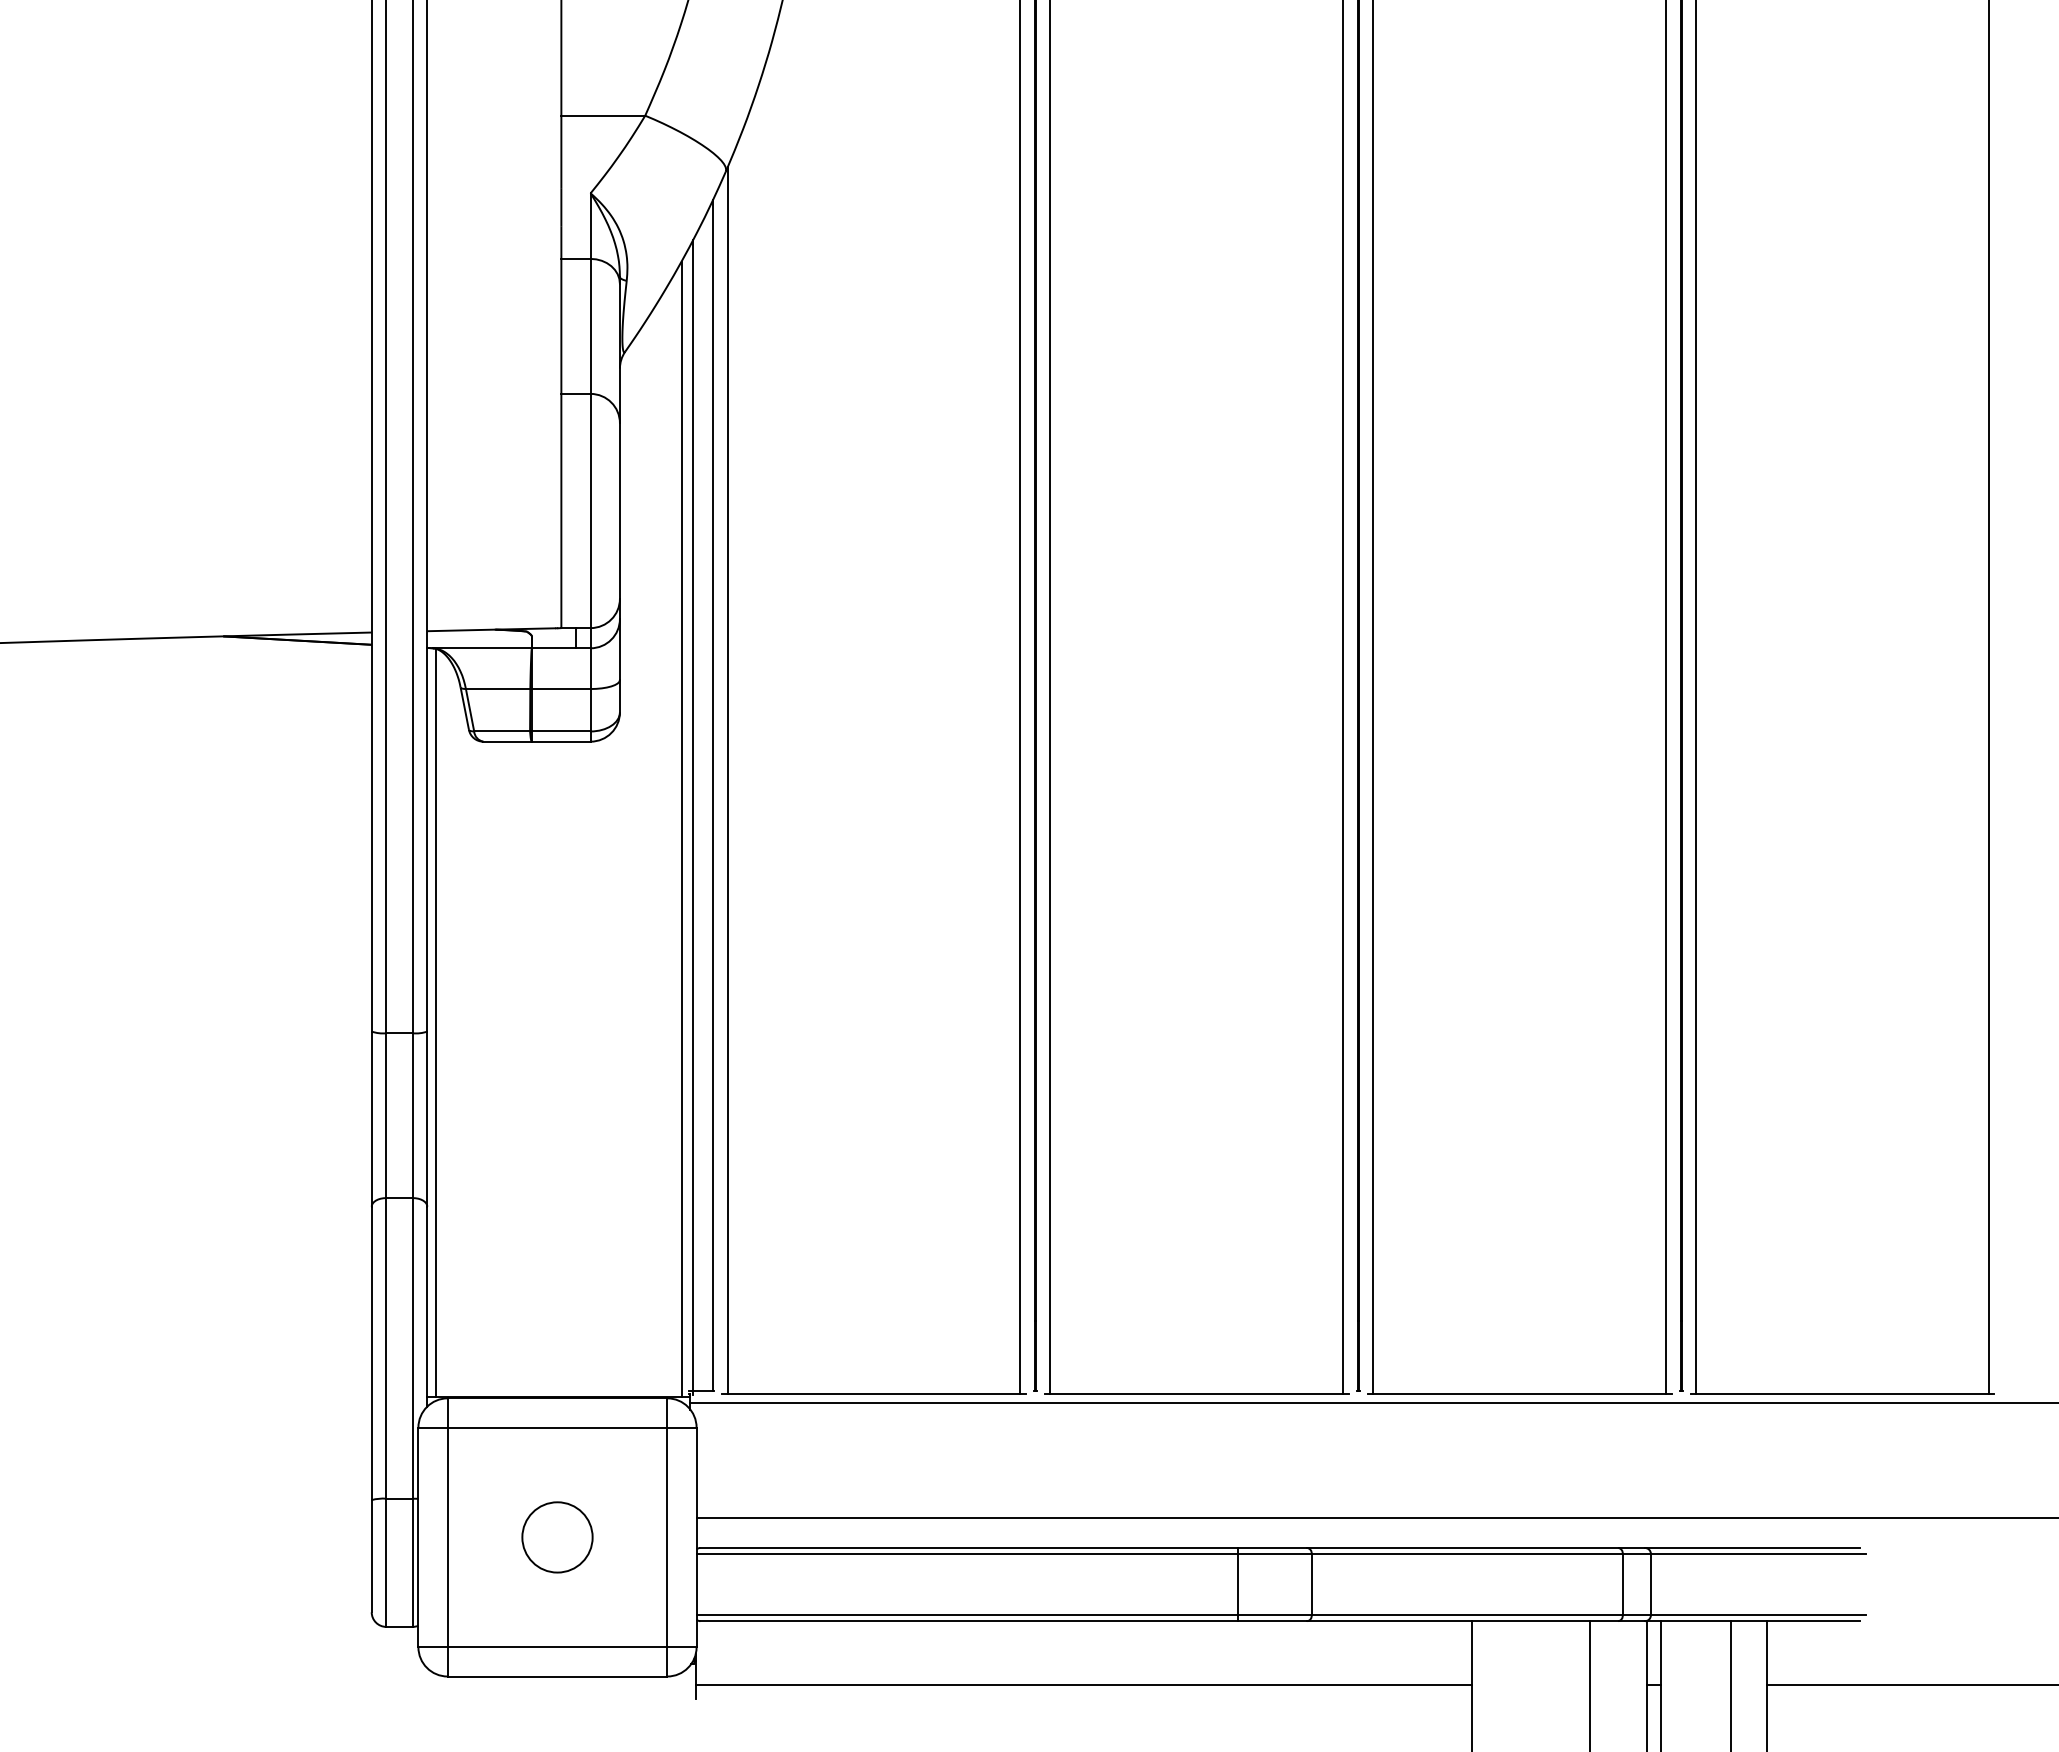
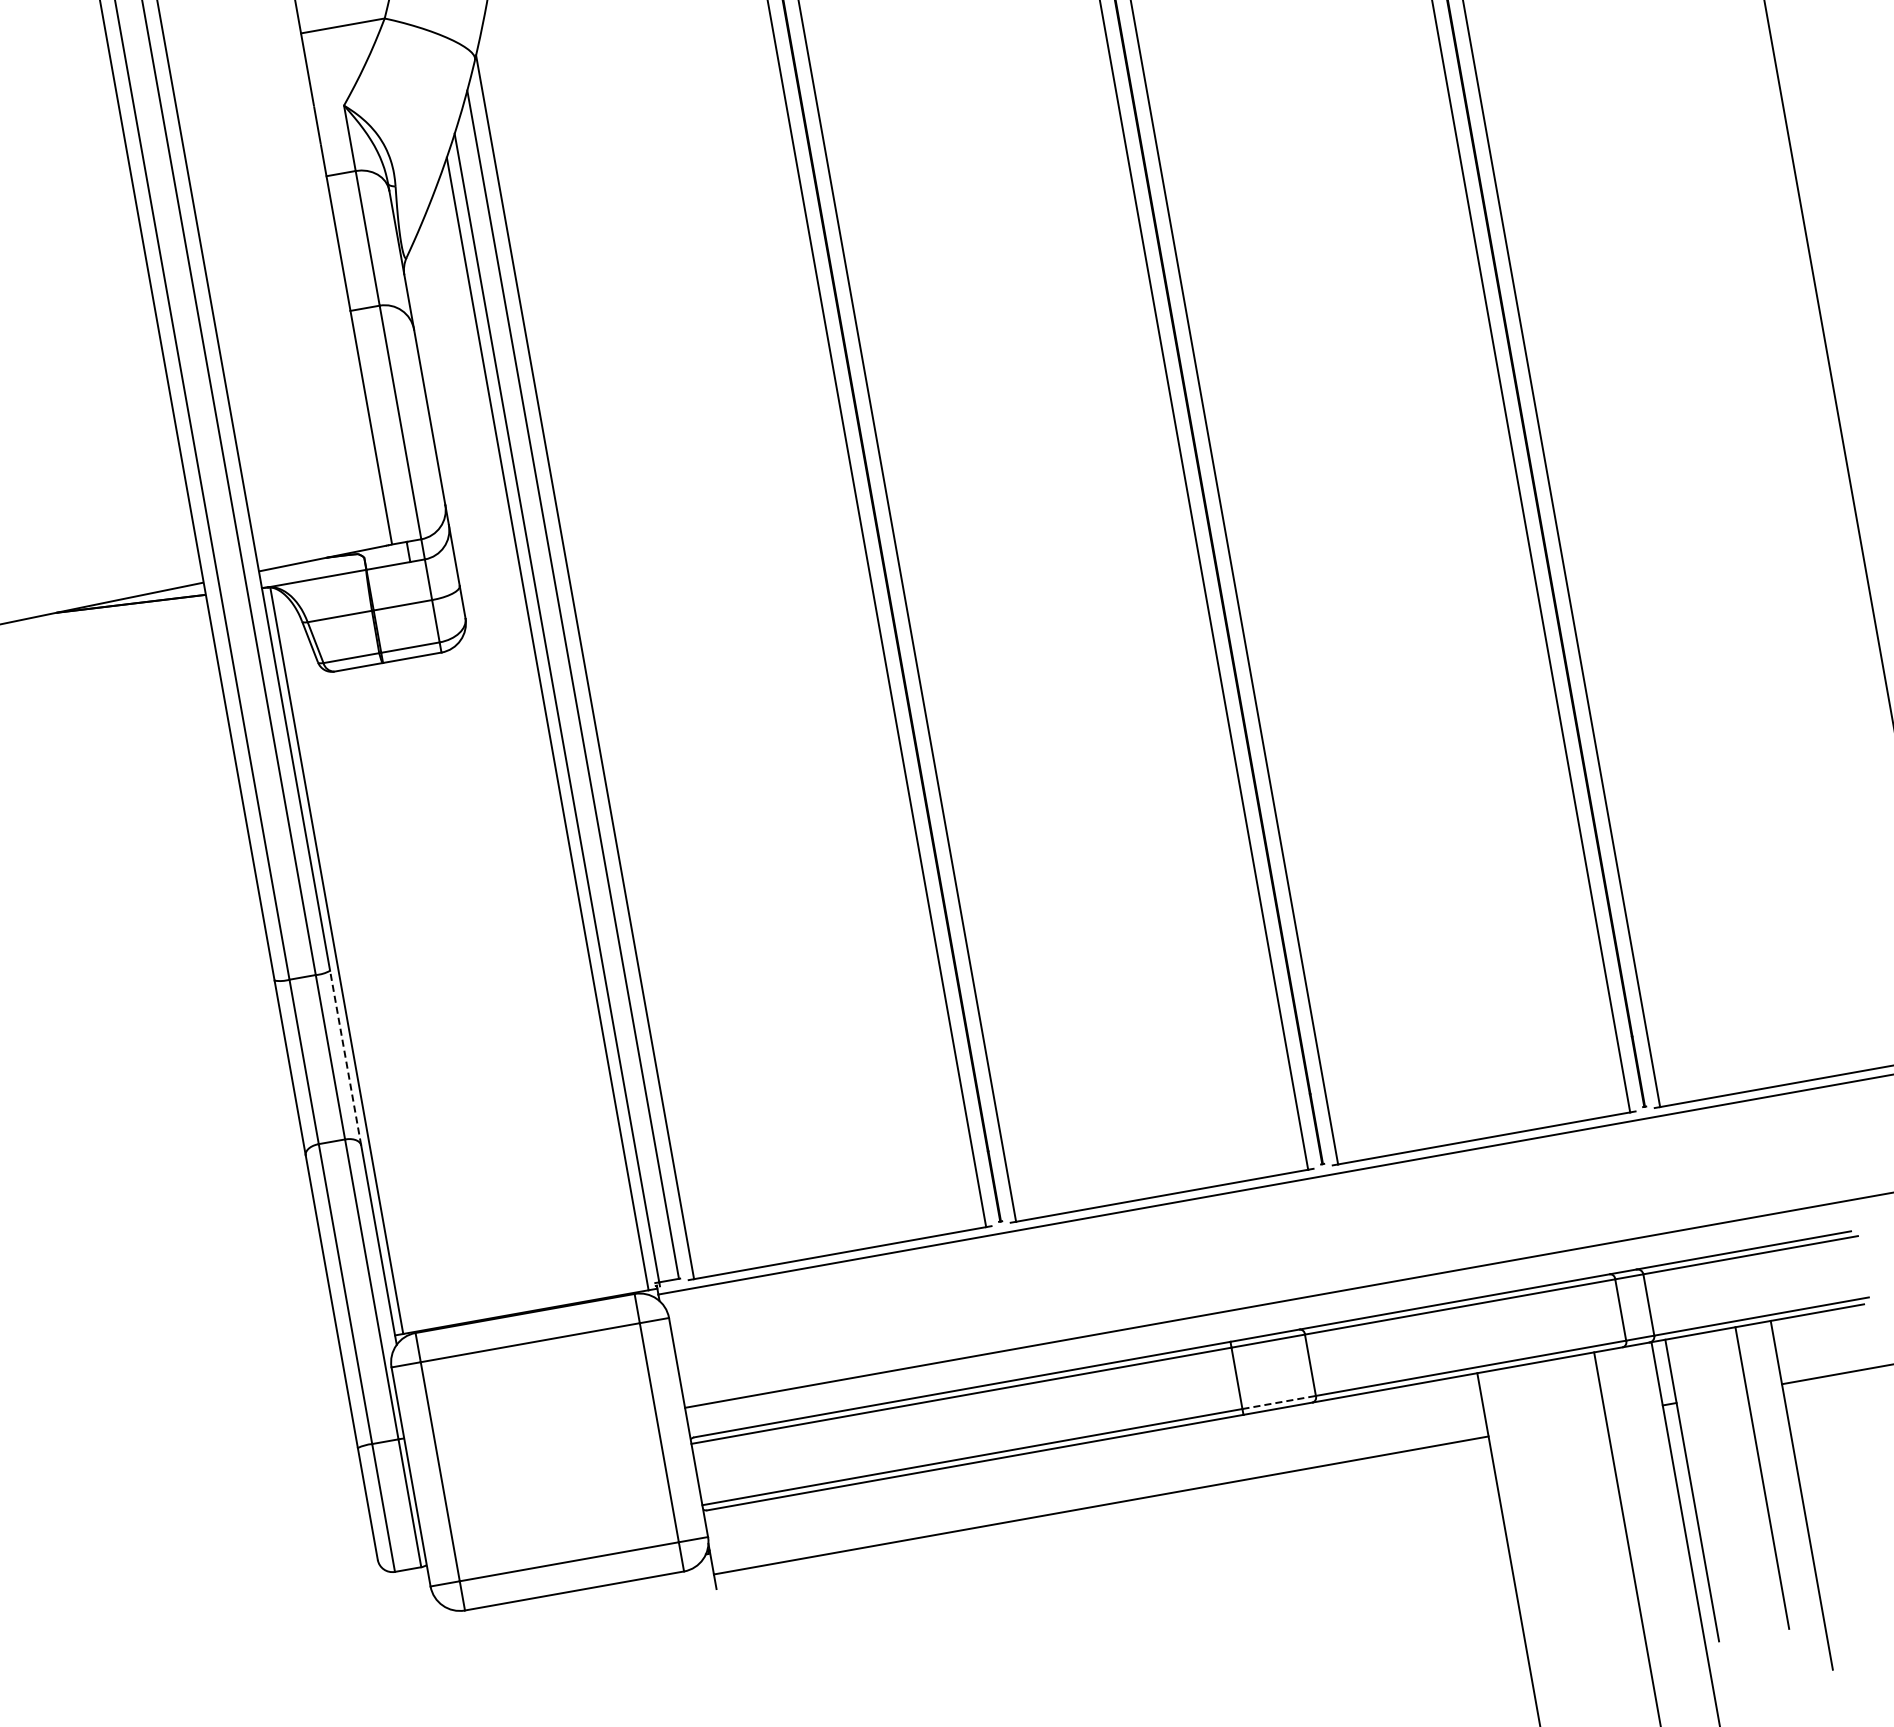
line: (427, 1119) -> (345, 1058), solid -> dashed
circle: (557, 1537) -> (549, 1452), removed
line: (1274, 1615) -> (1278, 1402), solid -> dashed

